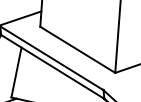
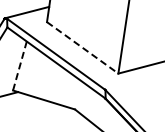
line: (77, 49) -> (82, 47), solid -> dashed
line: (17, 71) -> (20, 65), solid -> dashed

